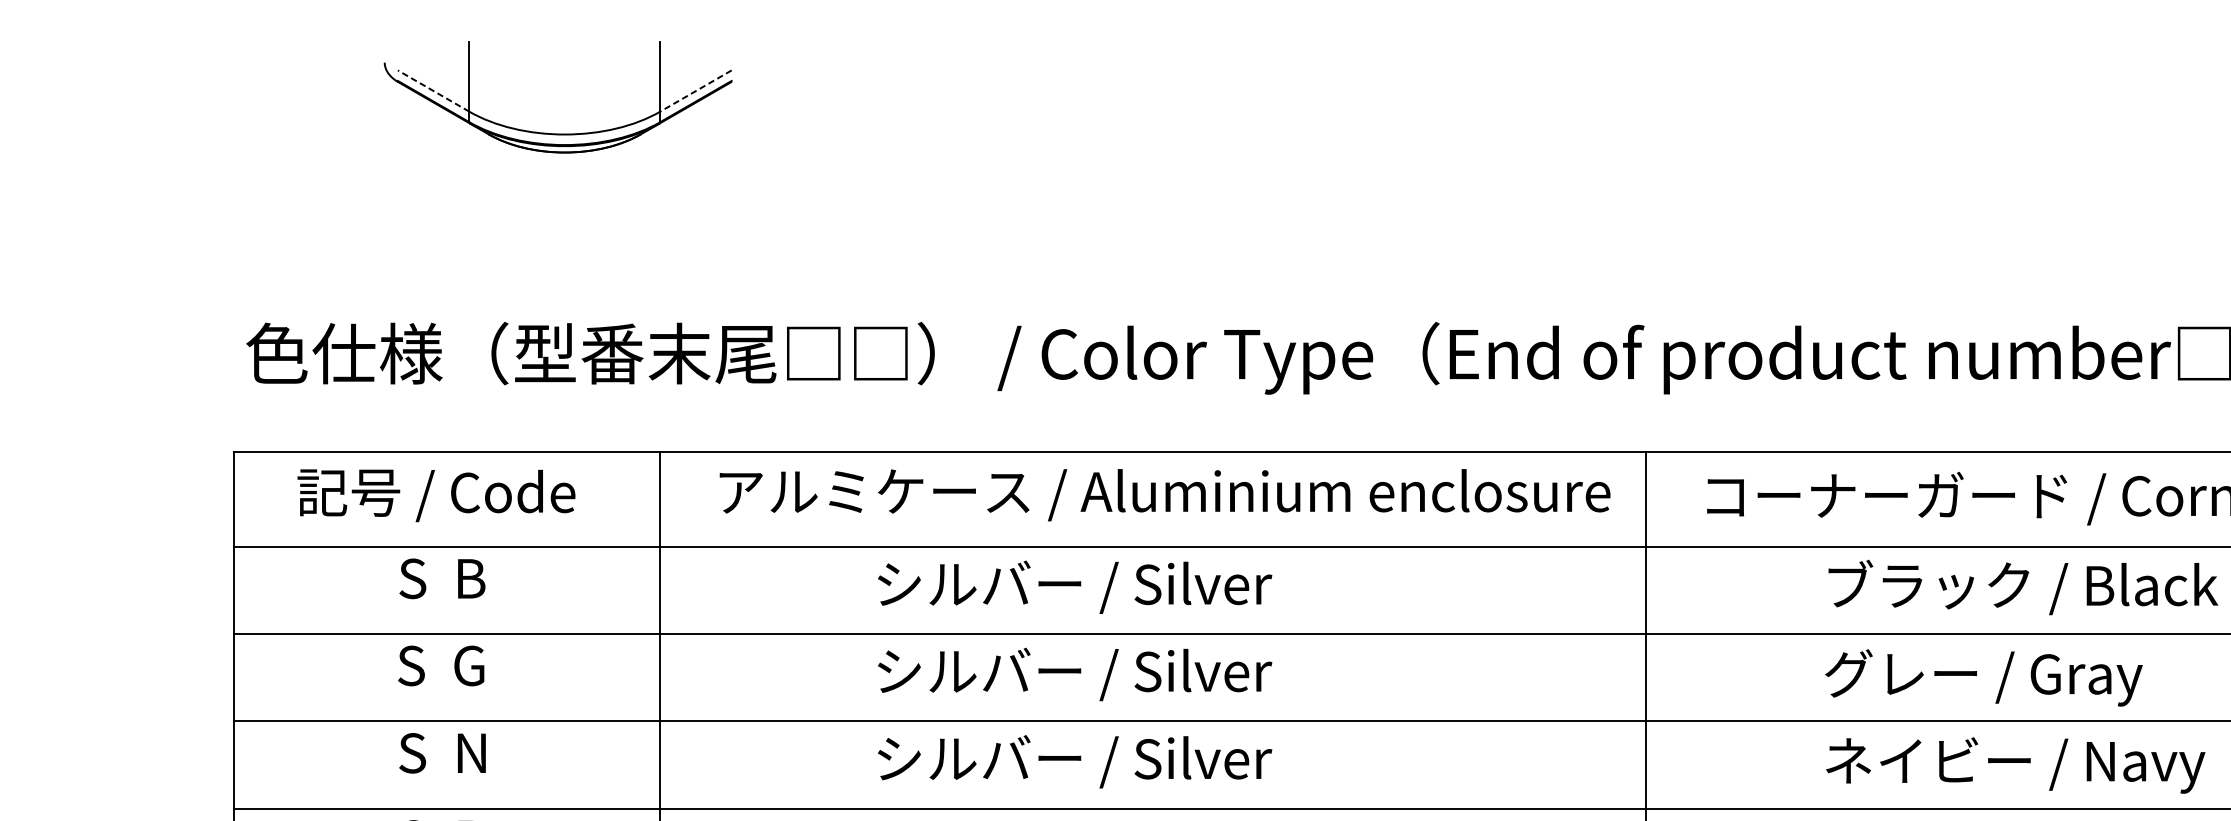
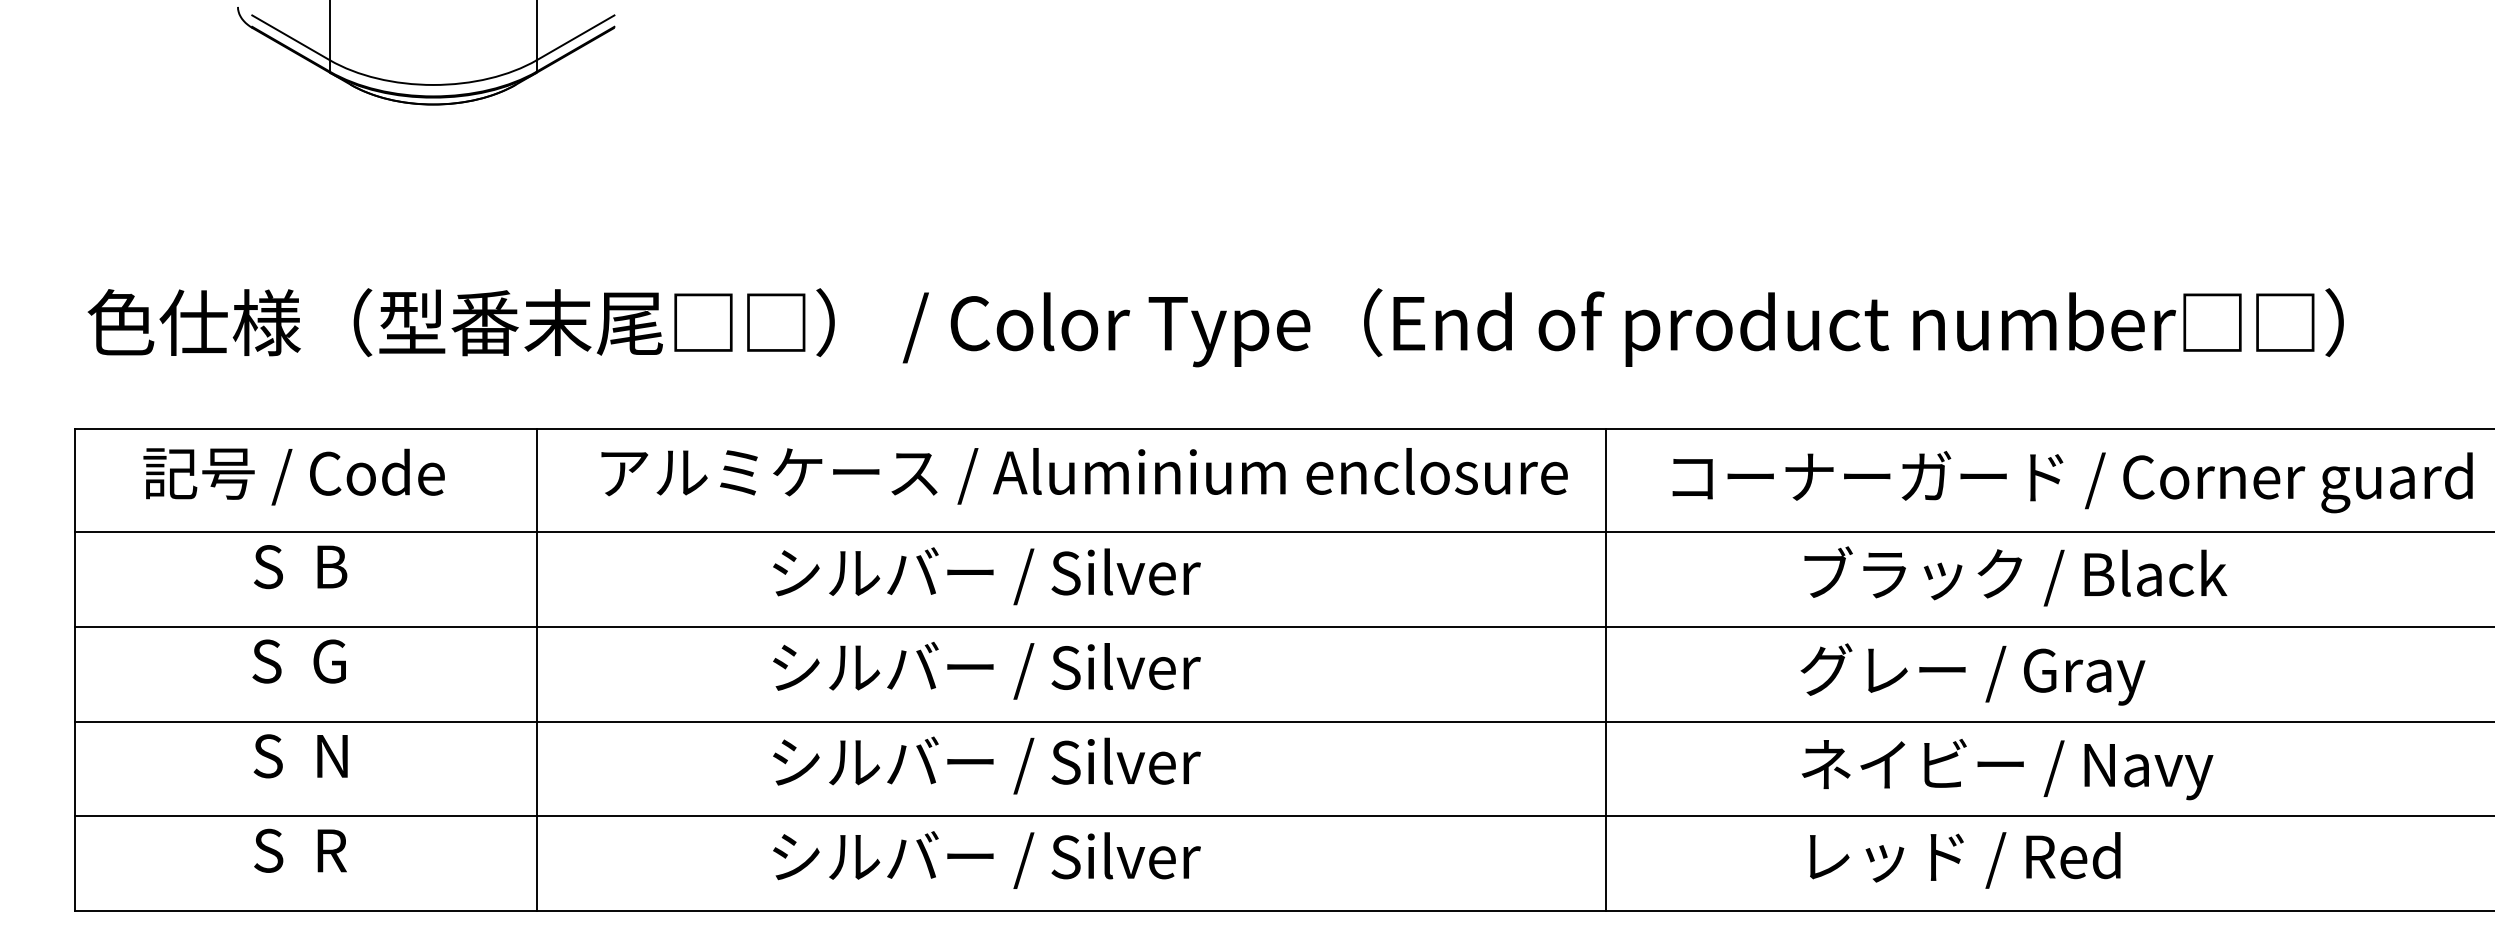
line: (434, 90) -> (291, 37), dashed -> solid
line: (695, 90) -> (575, 37), dashed -> solid

